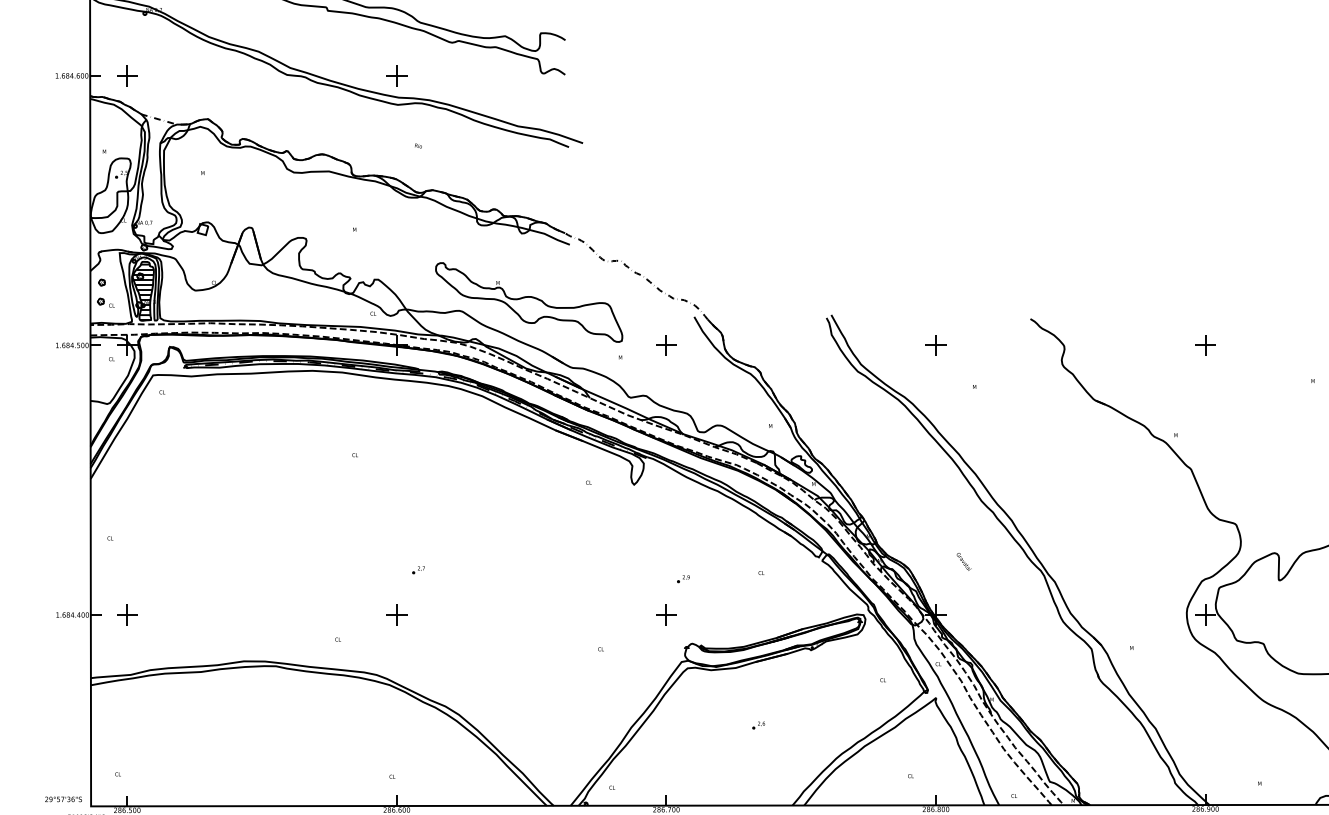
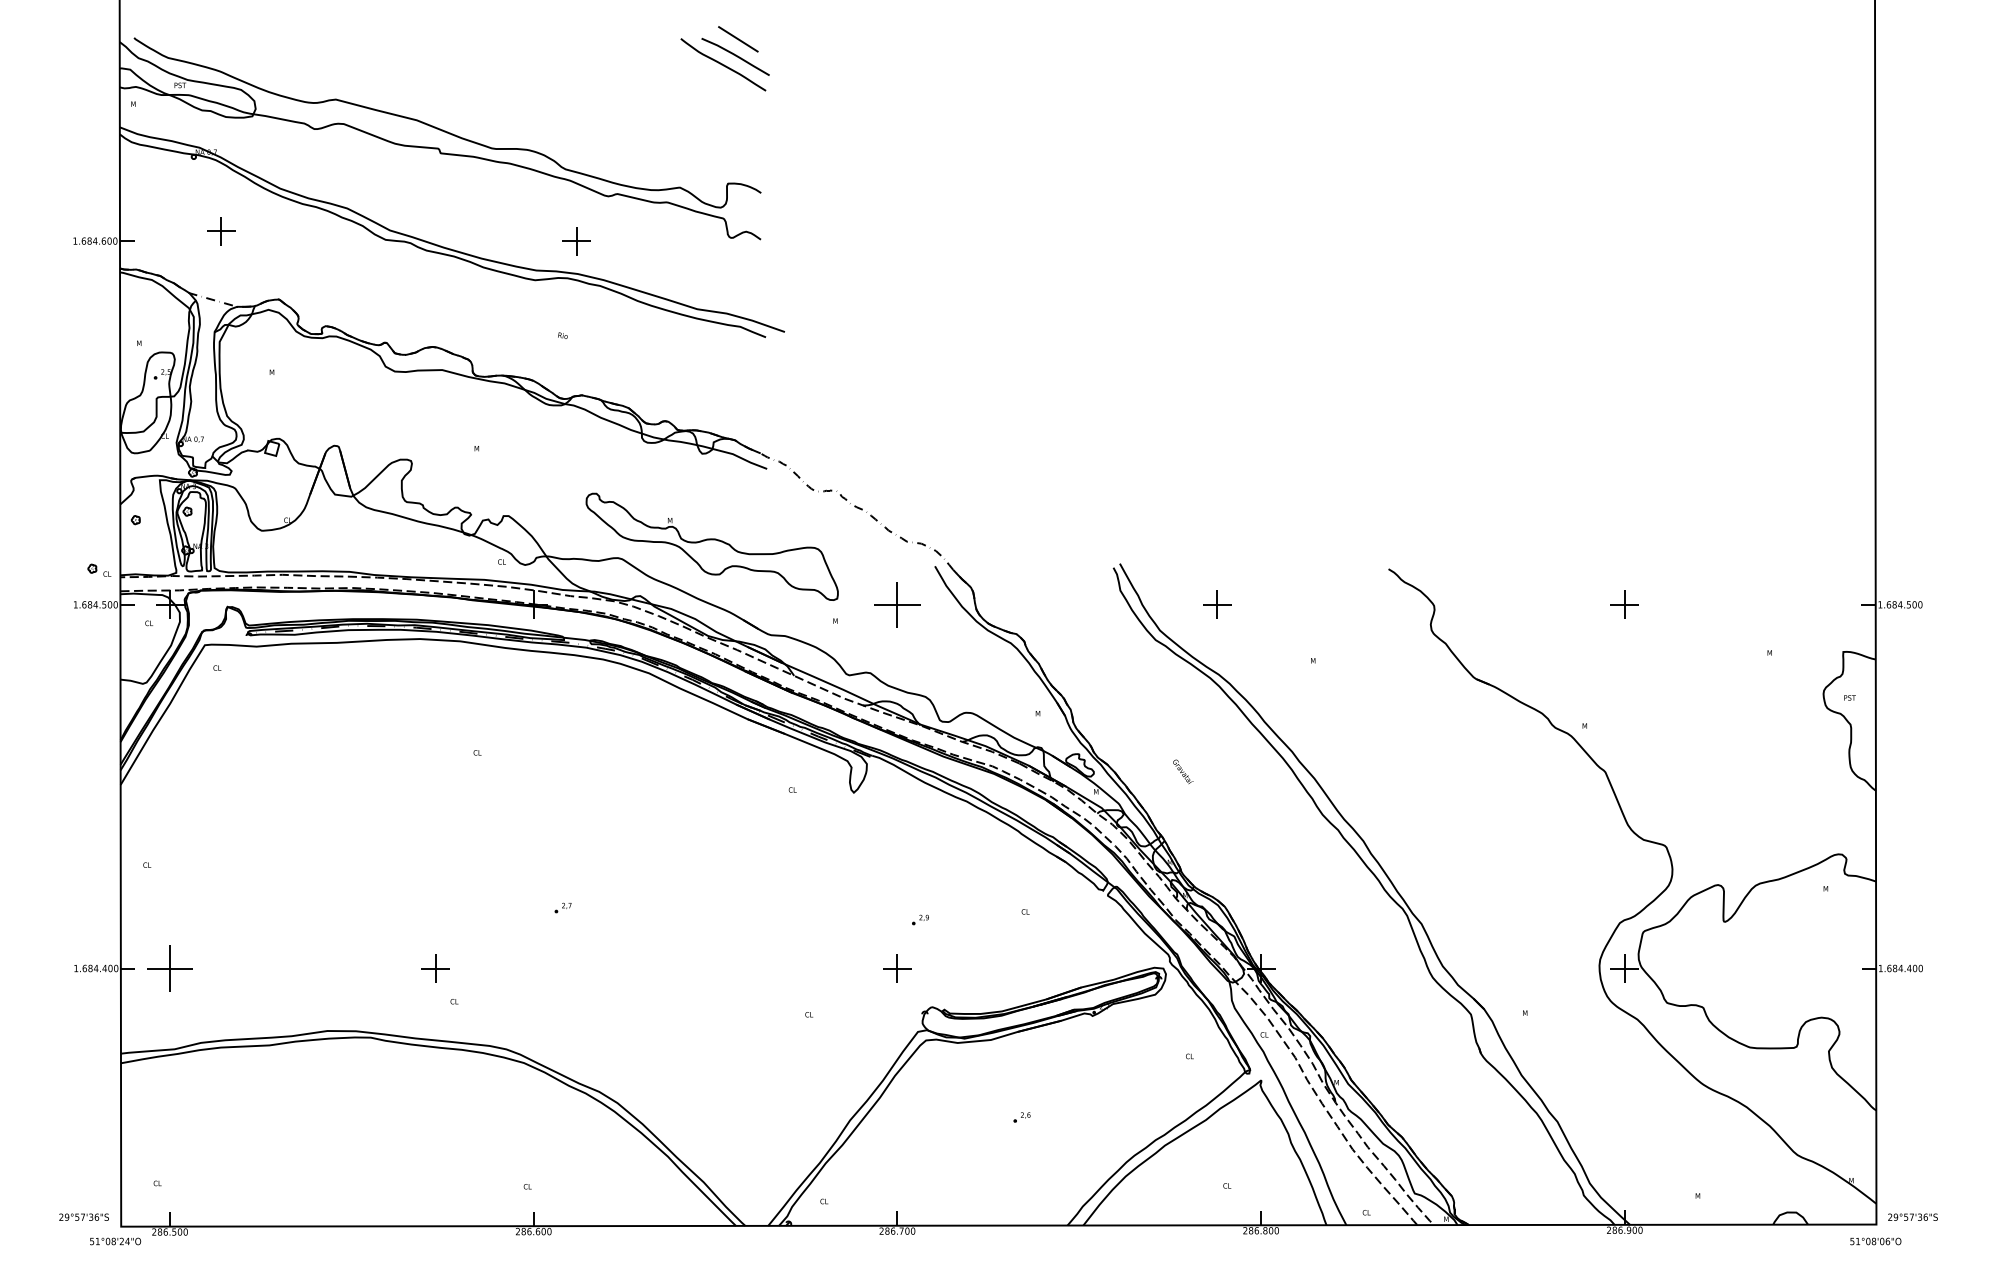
part: (127, 76) -> (221, 231), moved
part: (396, 76) -> (576, 241), moved
hatch: (143, 291) -> (191, 532), removed
part: (106, 302) -> (99, 569), moved
part: (666, 345) -> (897, 604), size x1.6
part: (936, 345) -> (1217, 604), moved
text: (964, 561) -> (1183, 771), moved
part: (127, 615) -> (170, 968), size x1.6
part: (396, 615) -> (435, 968), moved

